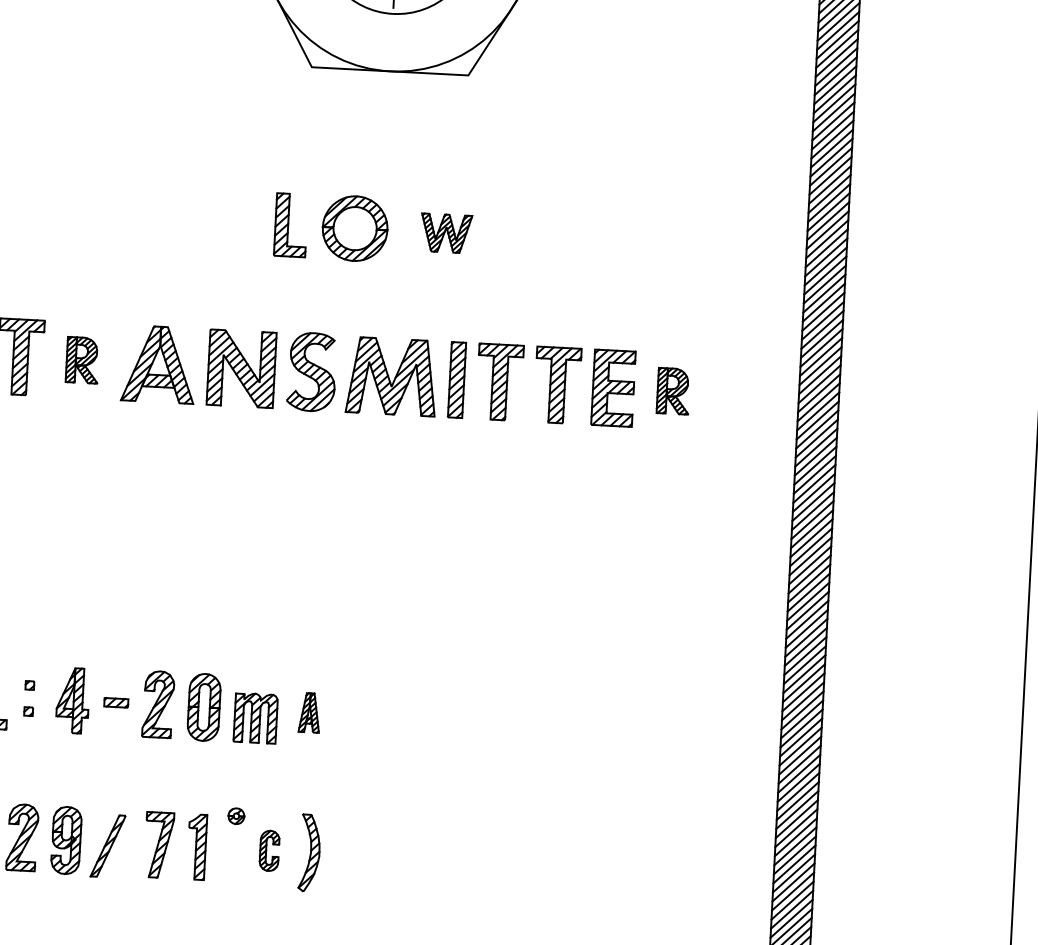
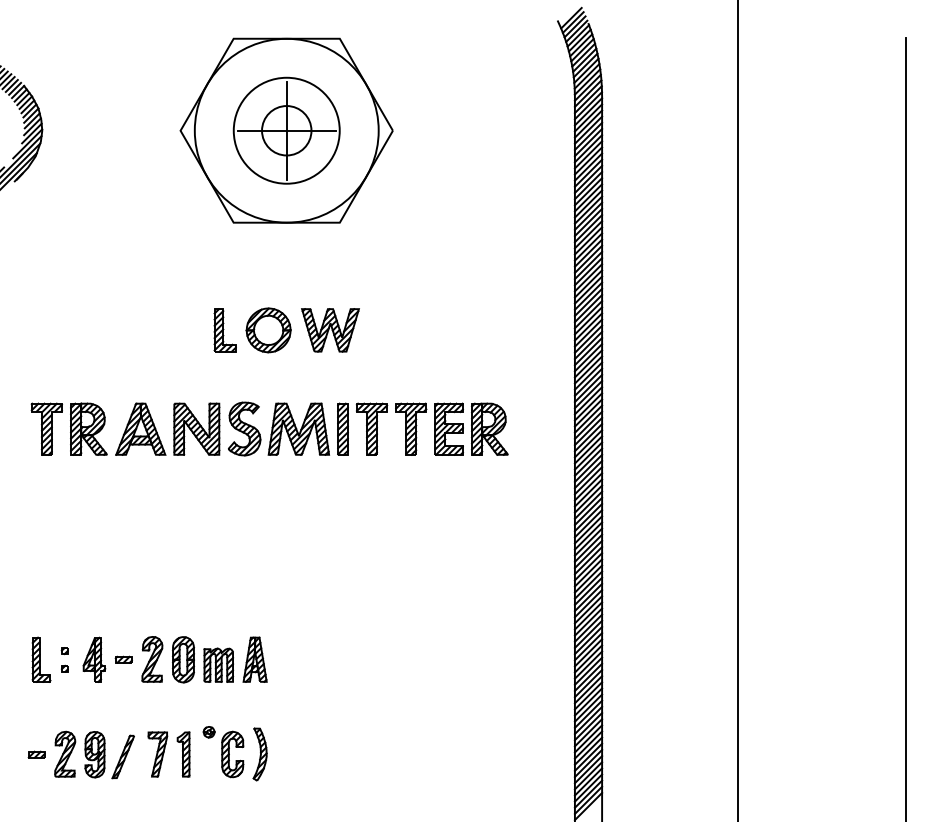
part: (446, 233) -> (330, 330), size x1.67
part: (82, 359) -> (88, 428), size x1.67
part: (673, 390) -> (489, 428), size x1.67
part: (308, 712) -> (254, 659), size x1.67
part: (269, 850) -> (232, 754), size x1.67

